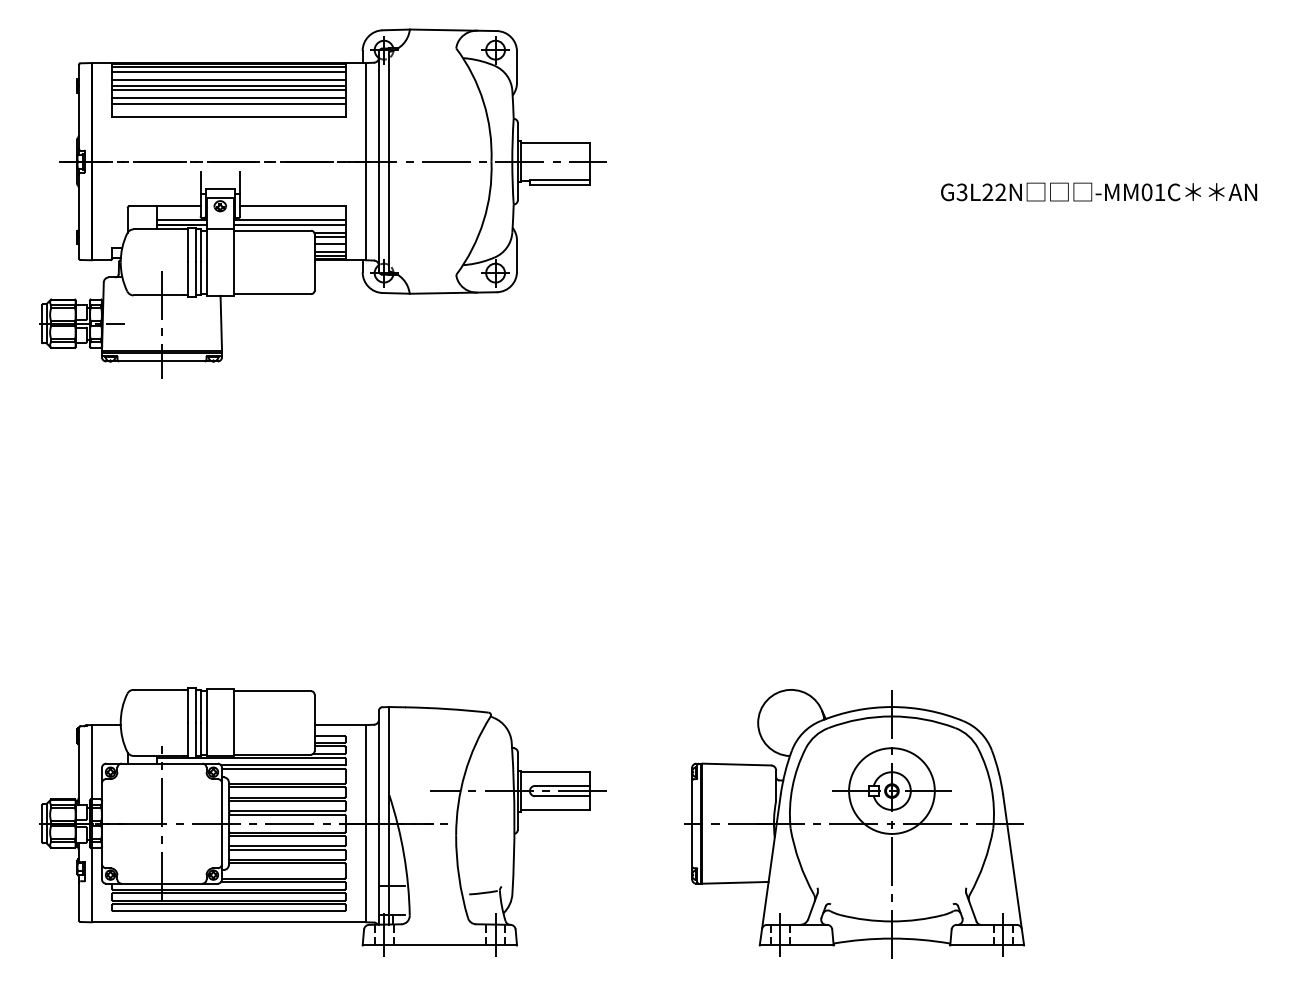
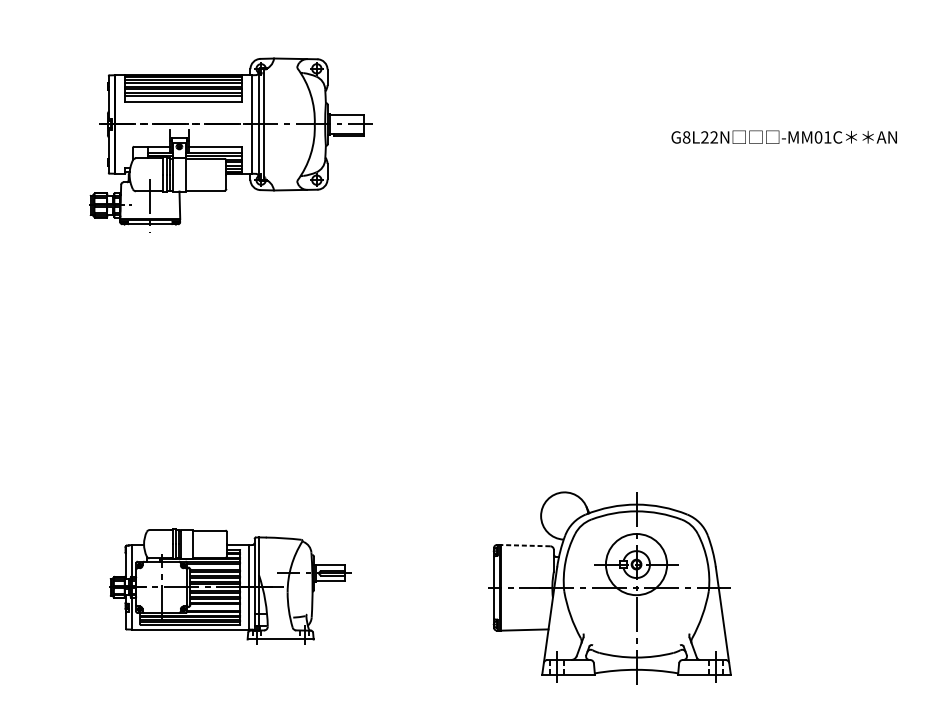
text: (961, 192) -> (686, 137), G3L22N -> G8L22N
part: (322, 203) -> (230, 145), size x0.7
line: (736, 764) -> (525, 545), solid -> dashed
part: (322, 821) -> (230, 586), size x0.6

